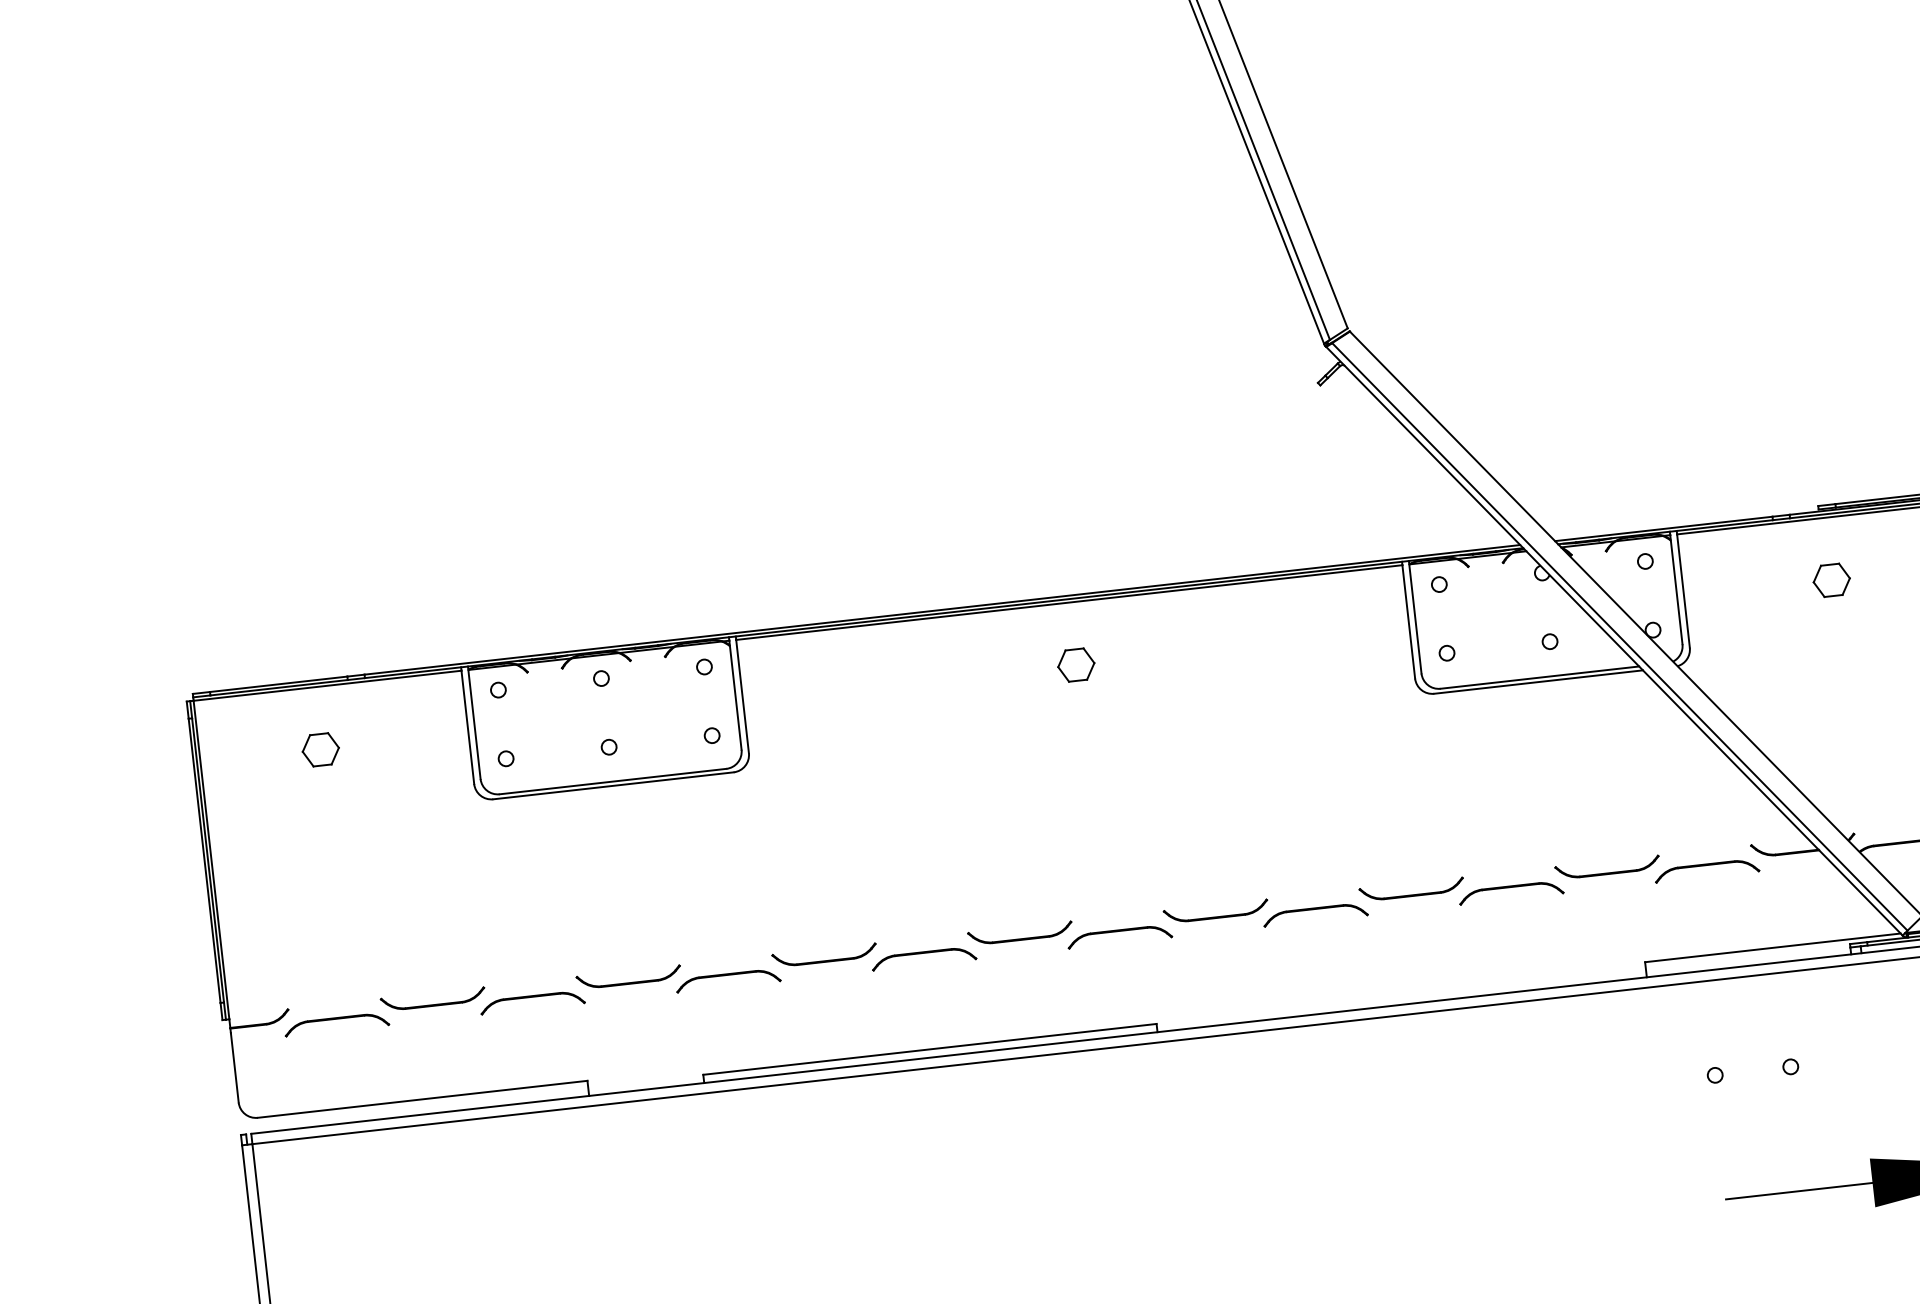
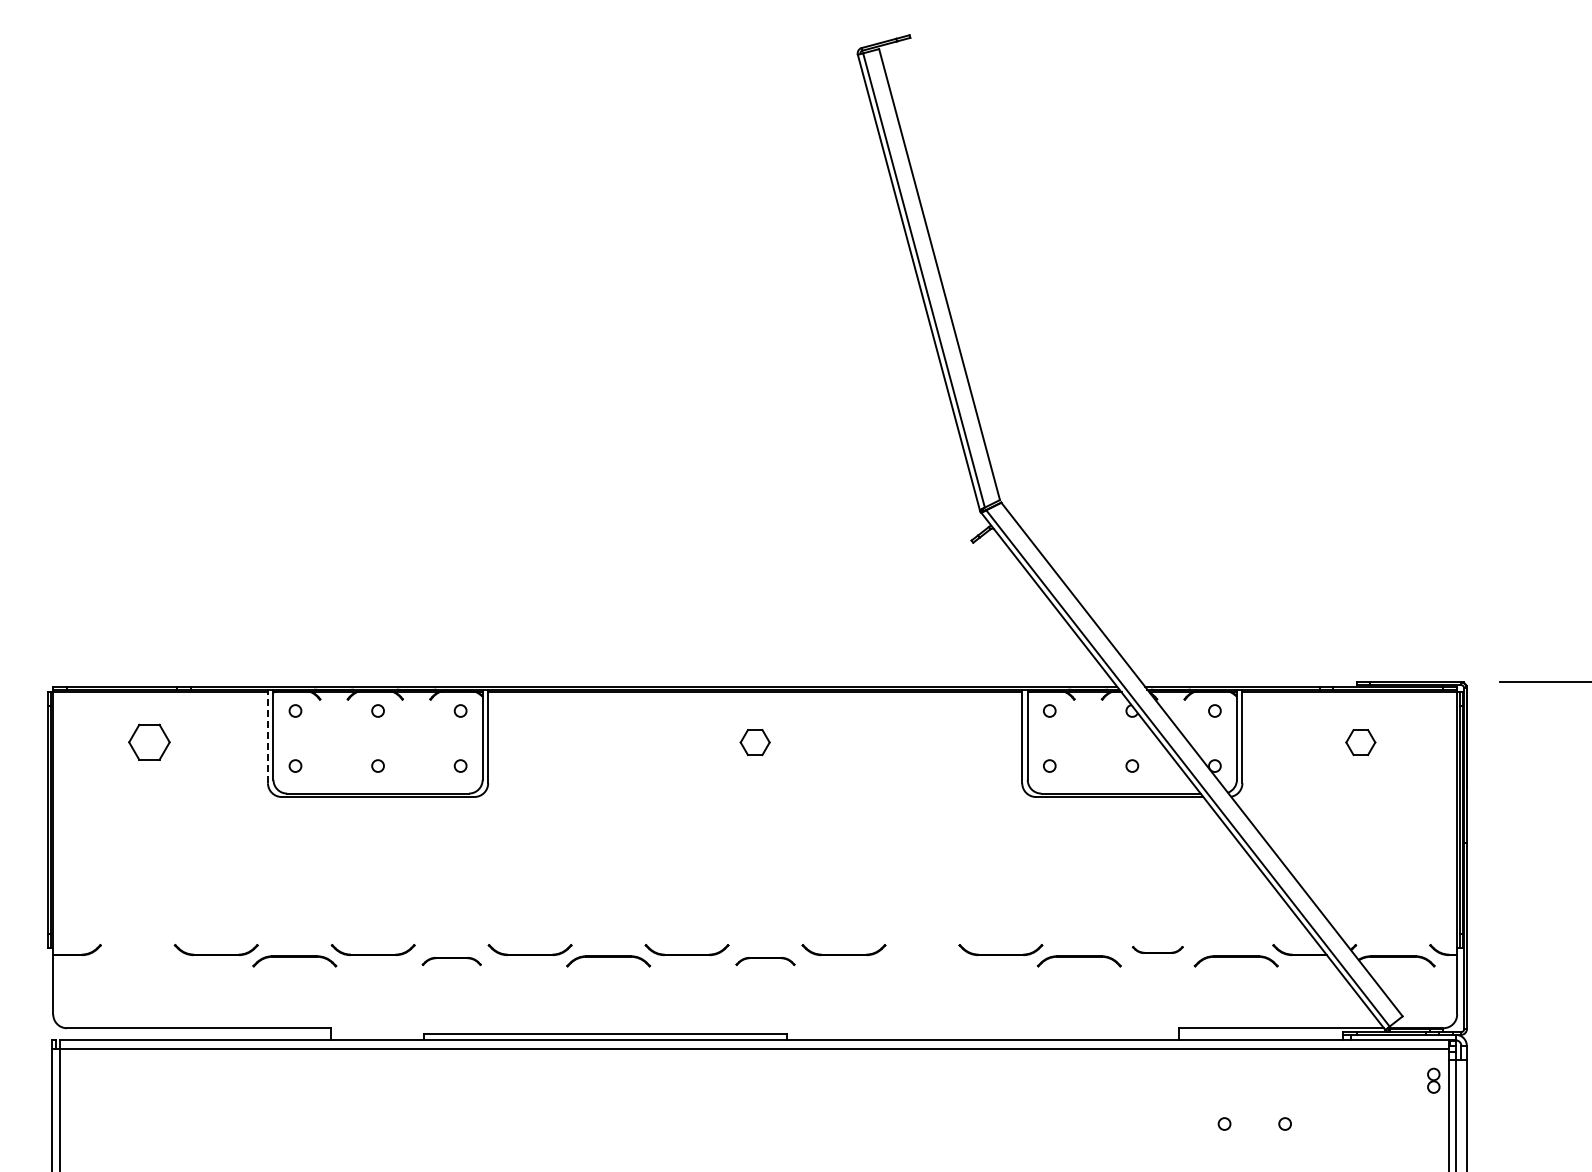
line: (467, 727) -> (267, 737), solid -> dashed
part: (320, 749) -> (149, 742), size x1.4
part: (1607, 867) -> (1157, 949), size x0.6
part: (1315, 914) -> (922, 961), removed
part: (1119, 936) -> (765, 961), size x0.7
part: (728, 980) -> (451, 961), size x0.7
part: (336, 1024) -> (137, 961), removed

